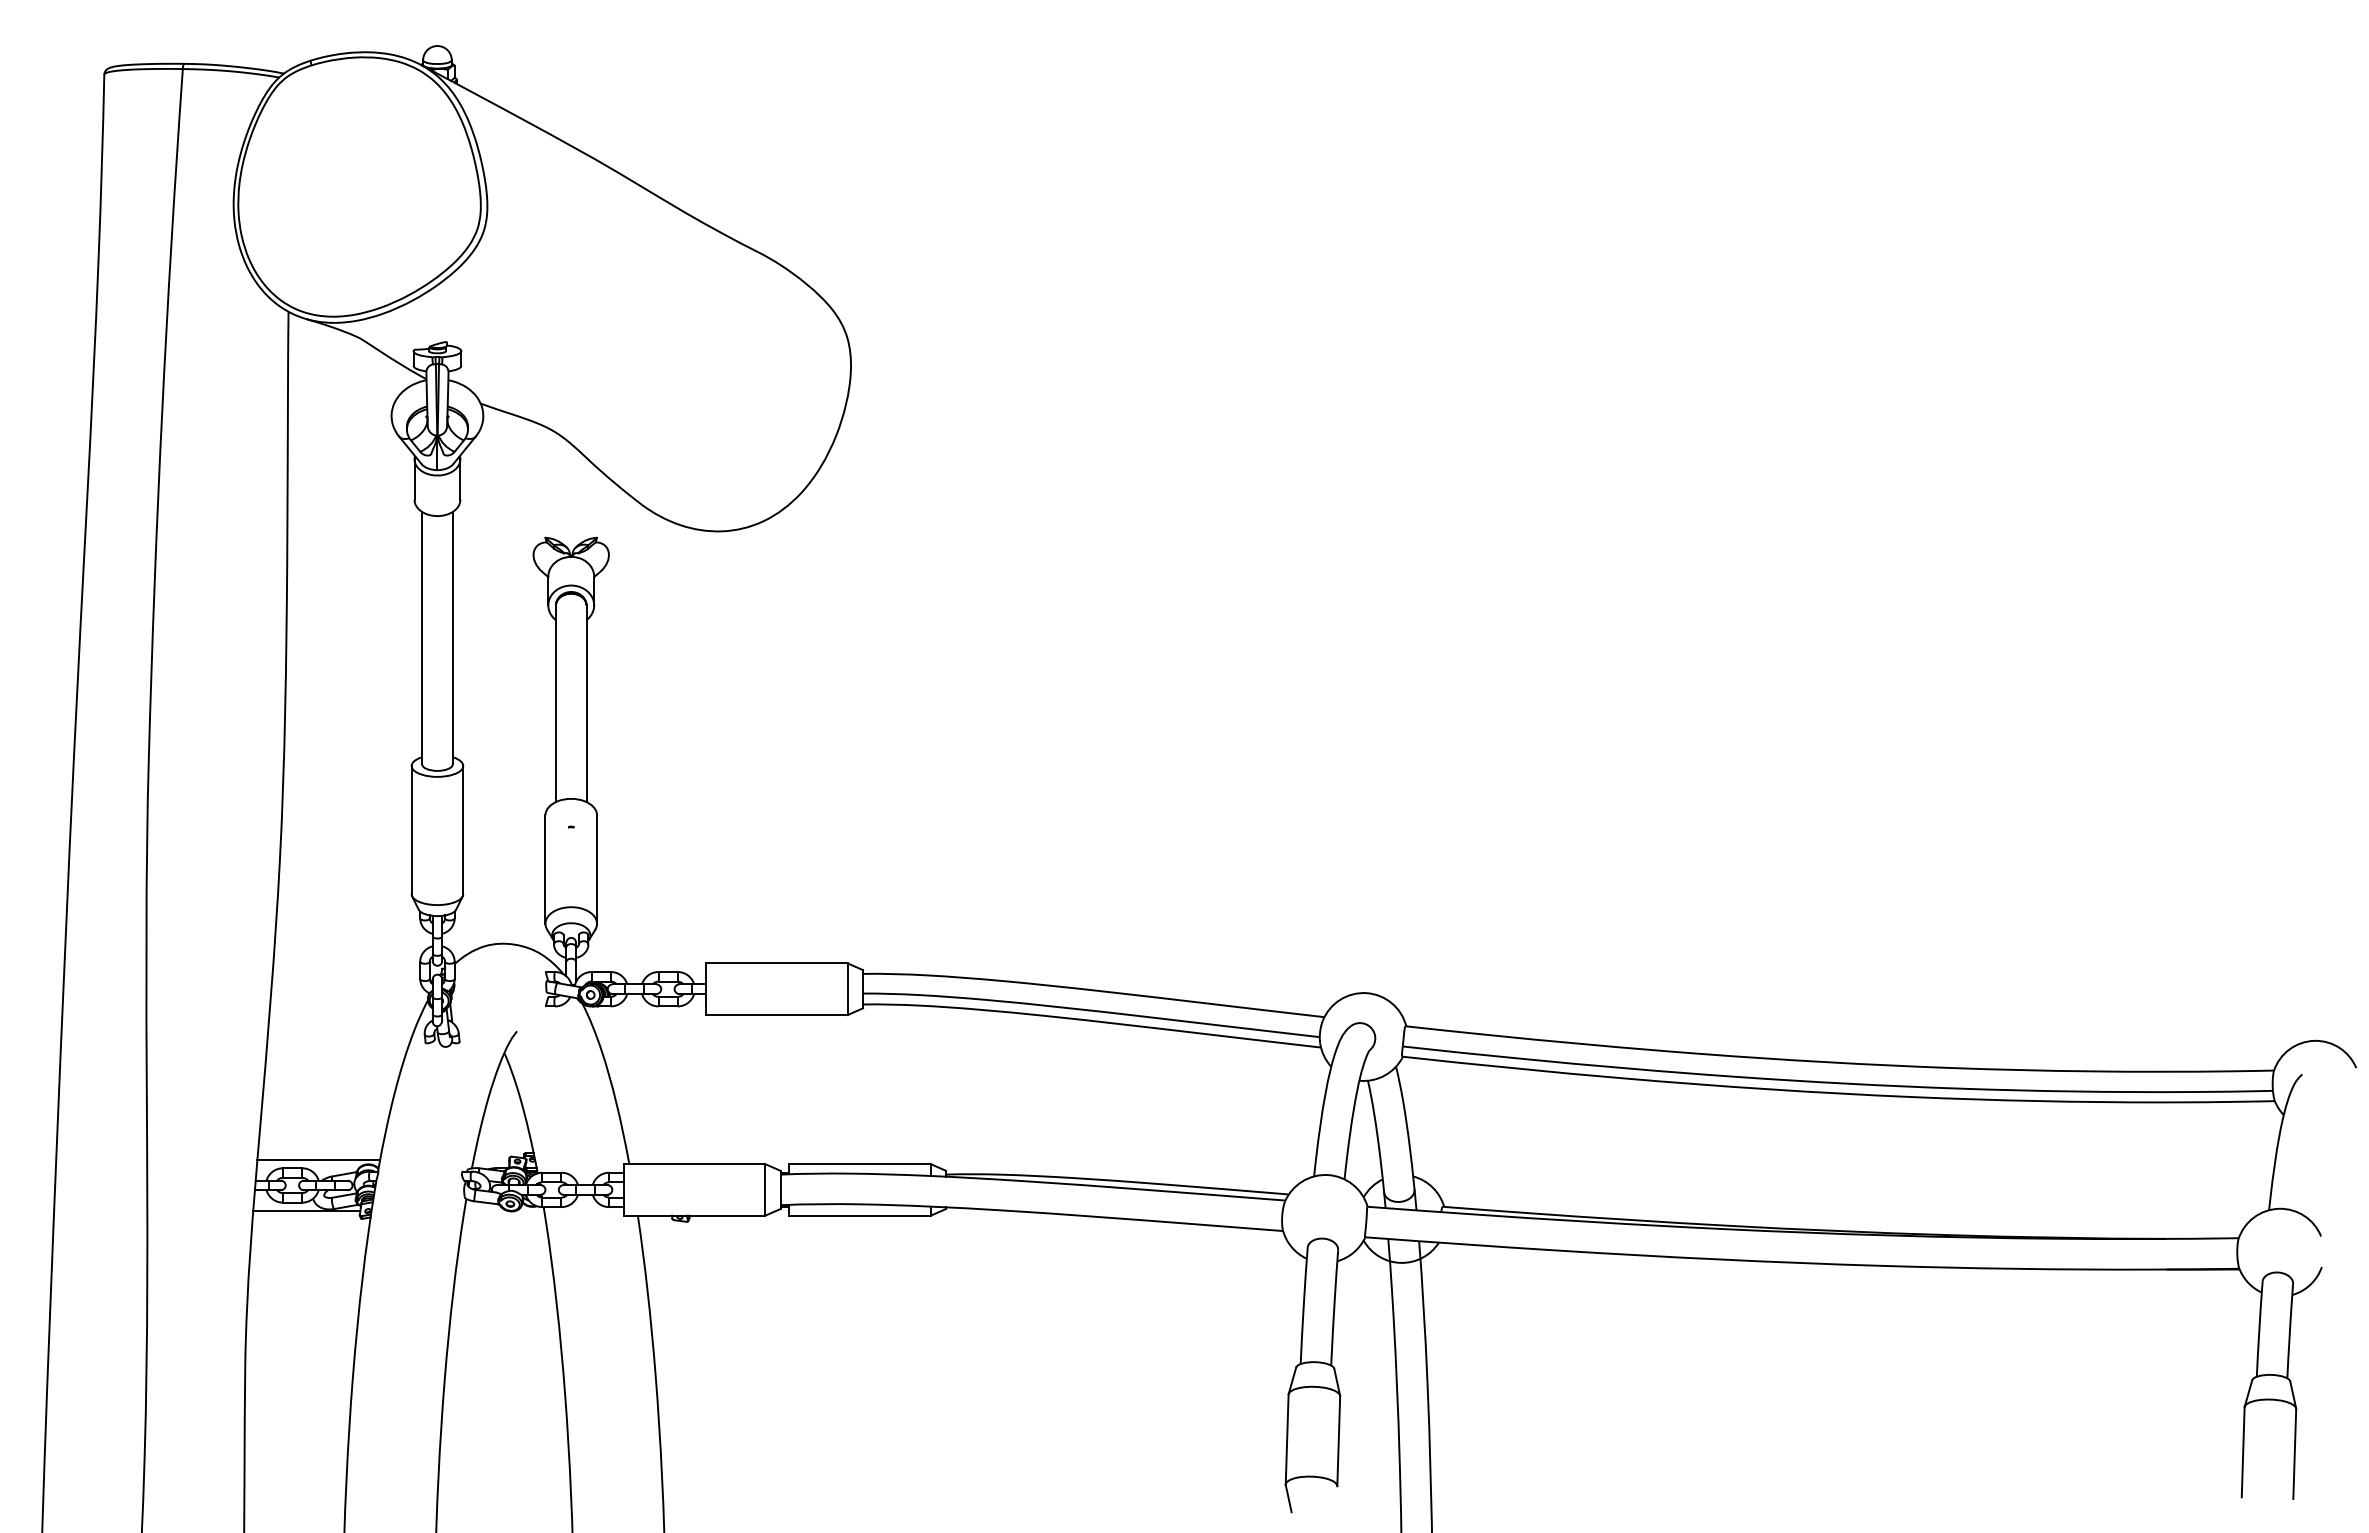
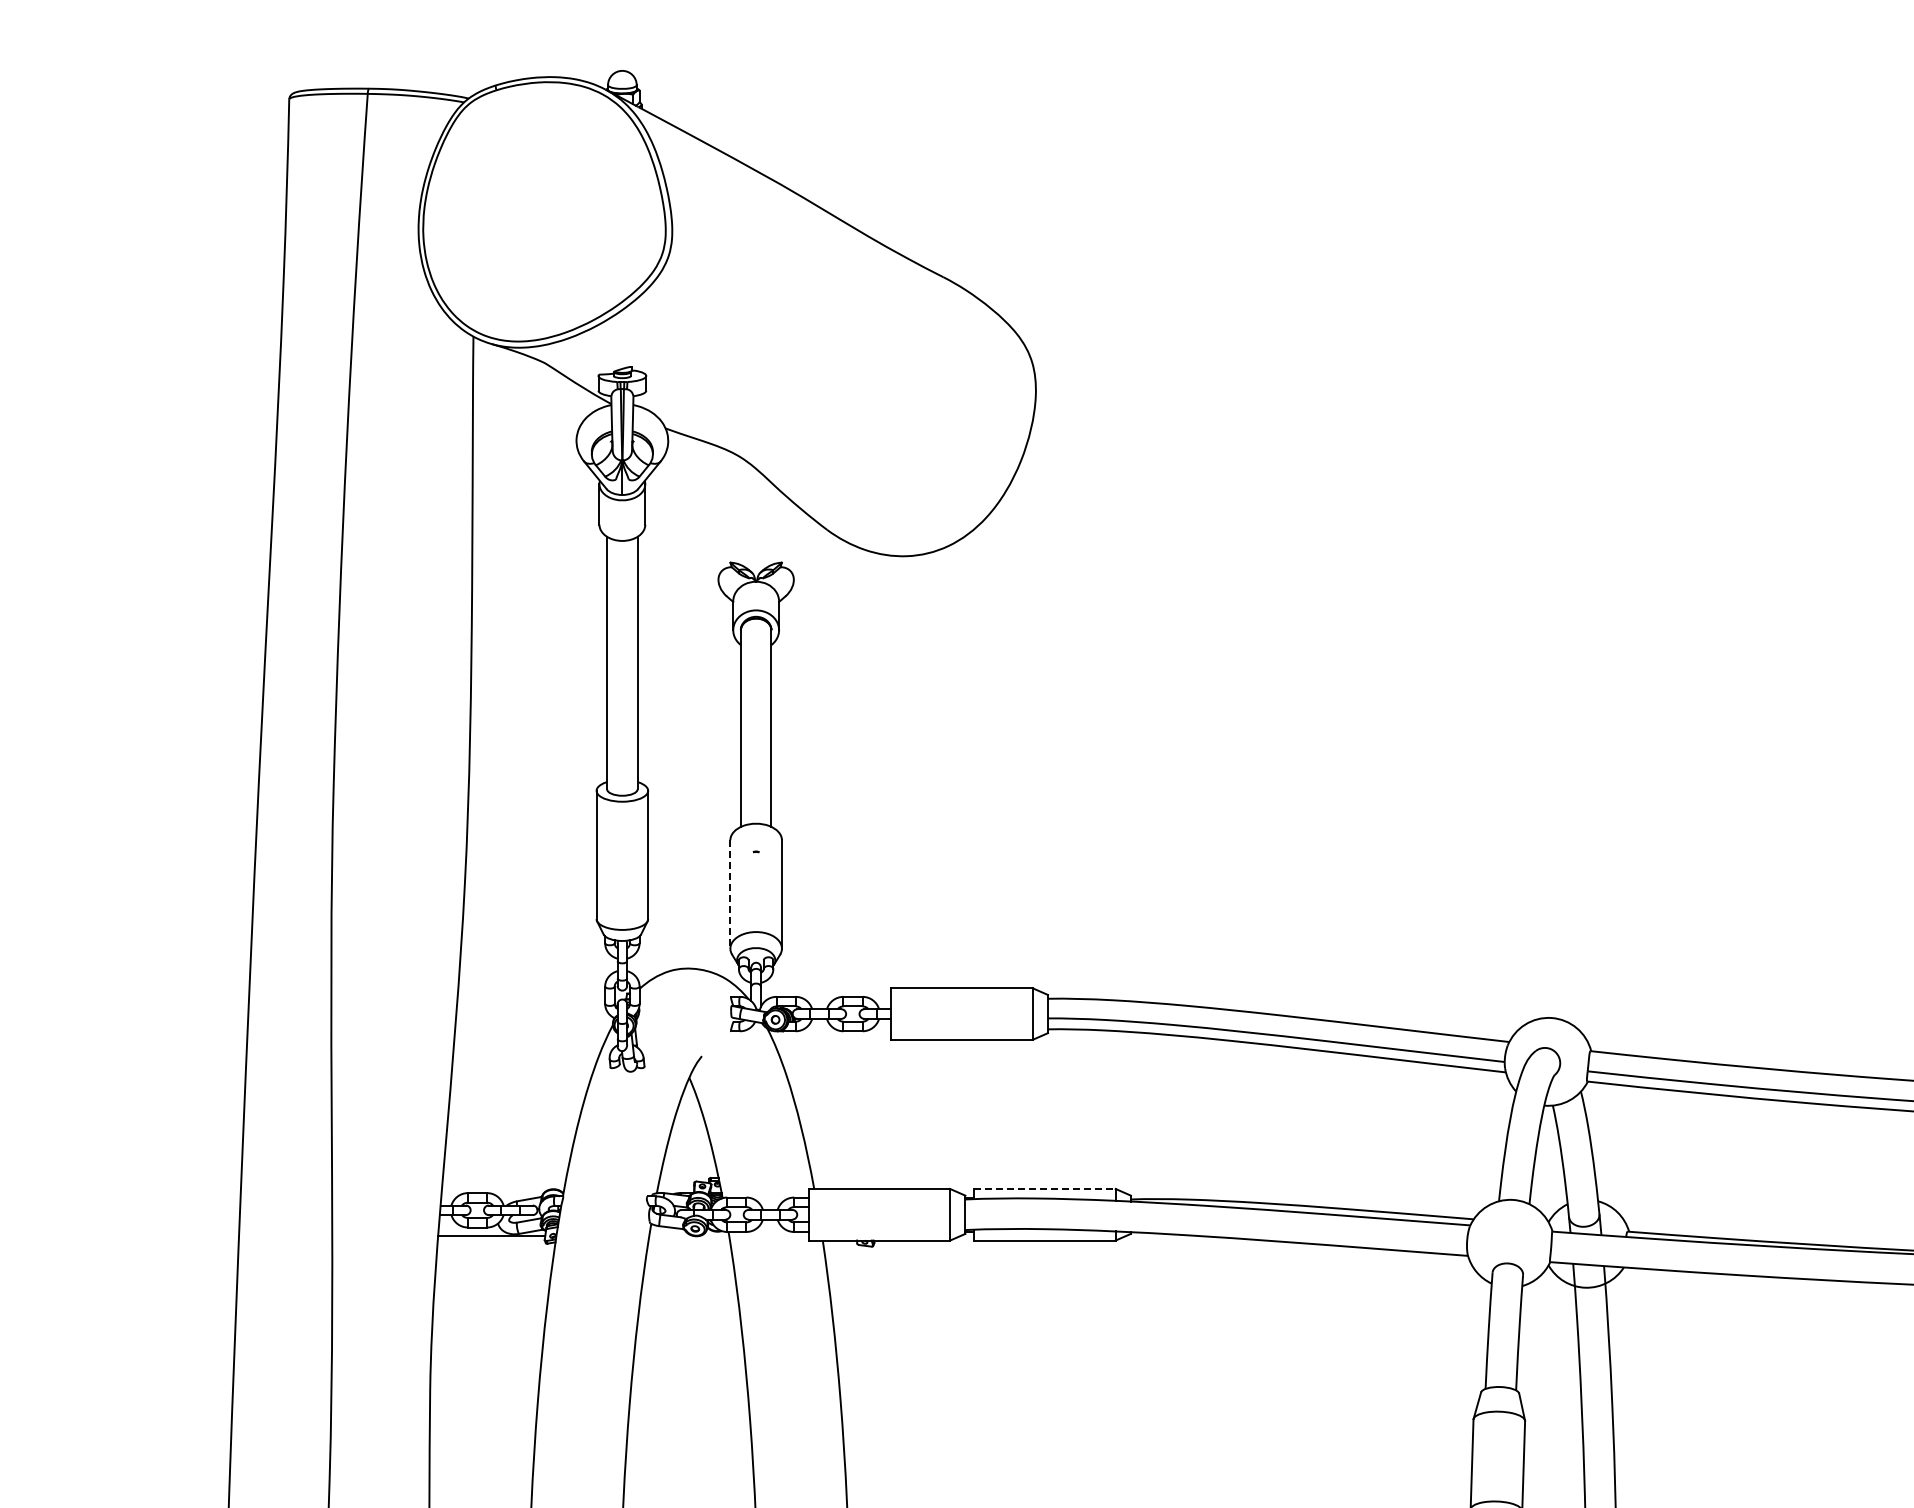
line: (545, 870) -> (730, 895), solid -> dashed
line: (318, 1159) -> (503, 1184), removed
line: (860, 1164) -> (1045, 1189), solid -> dashed

